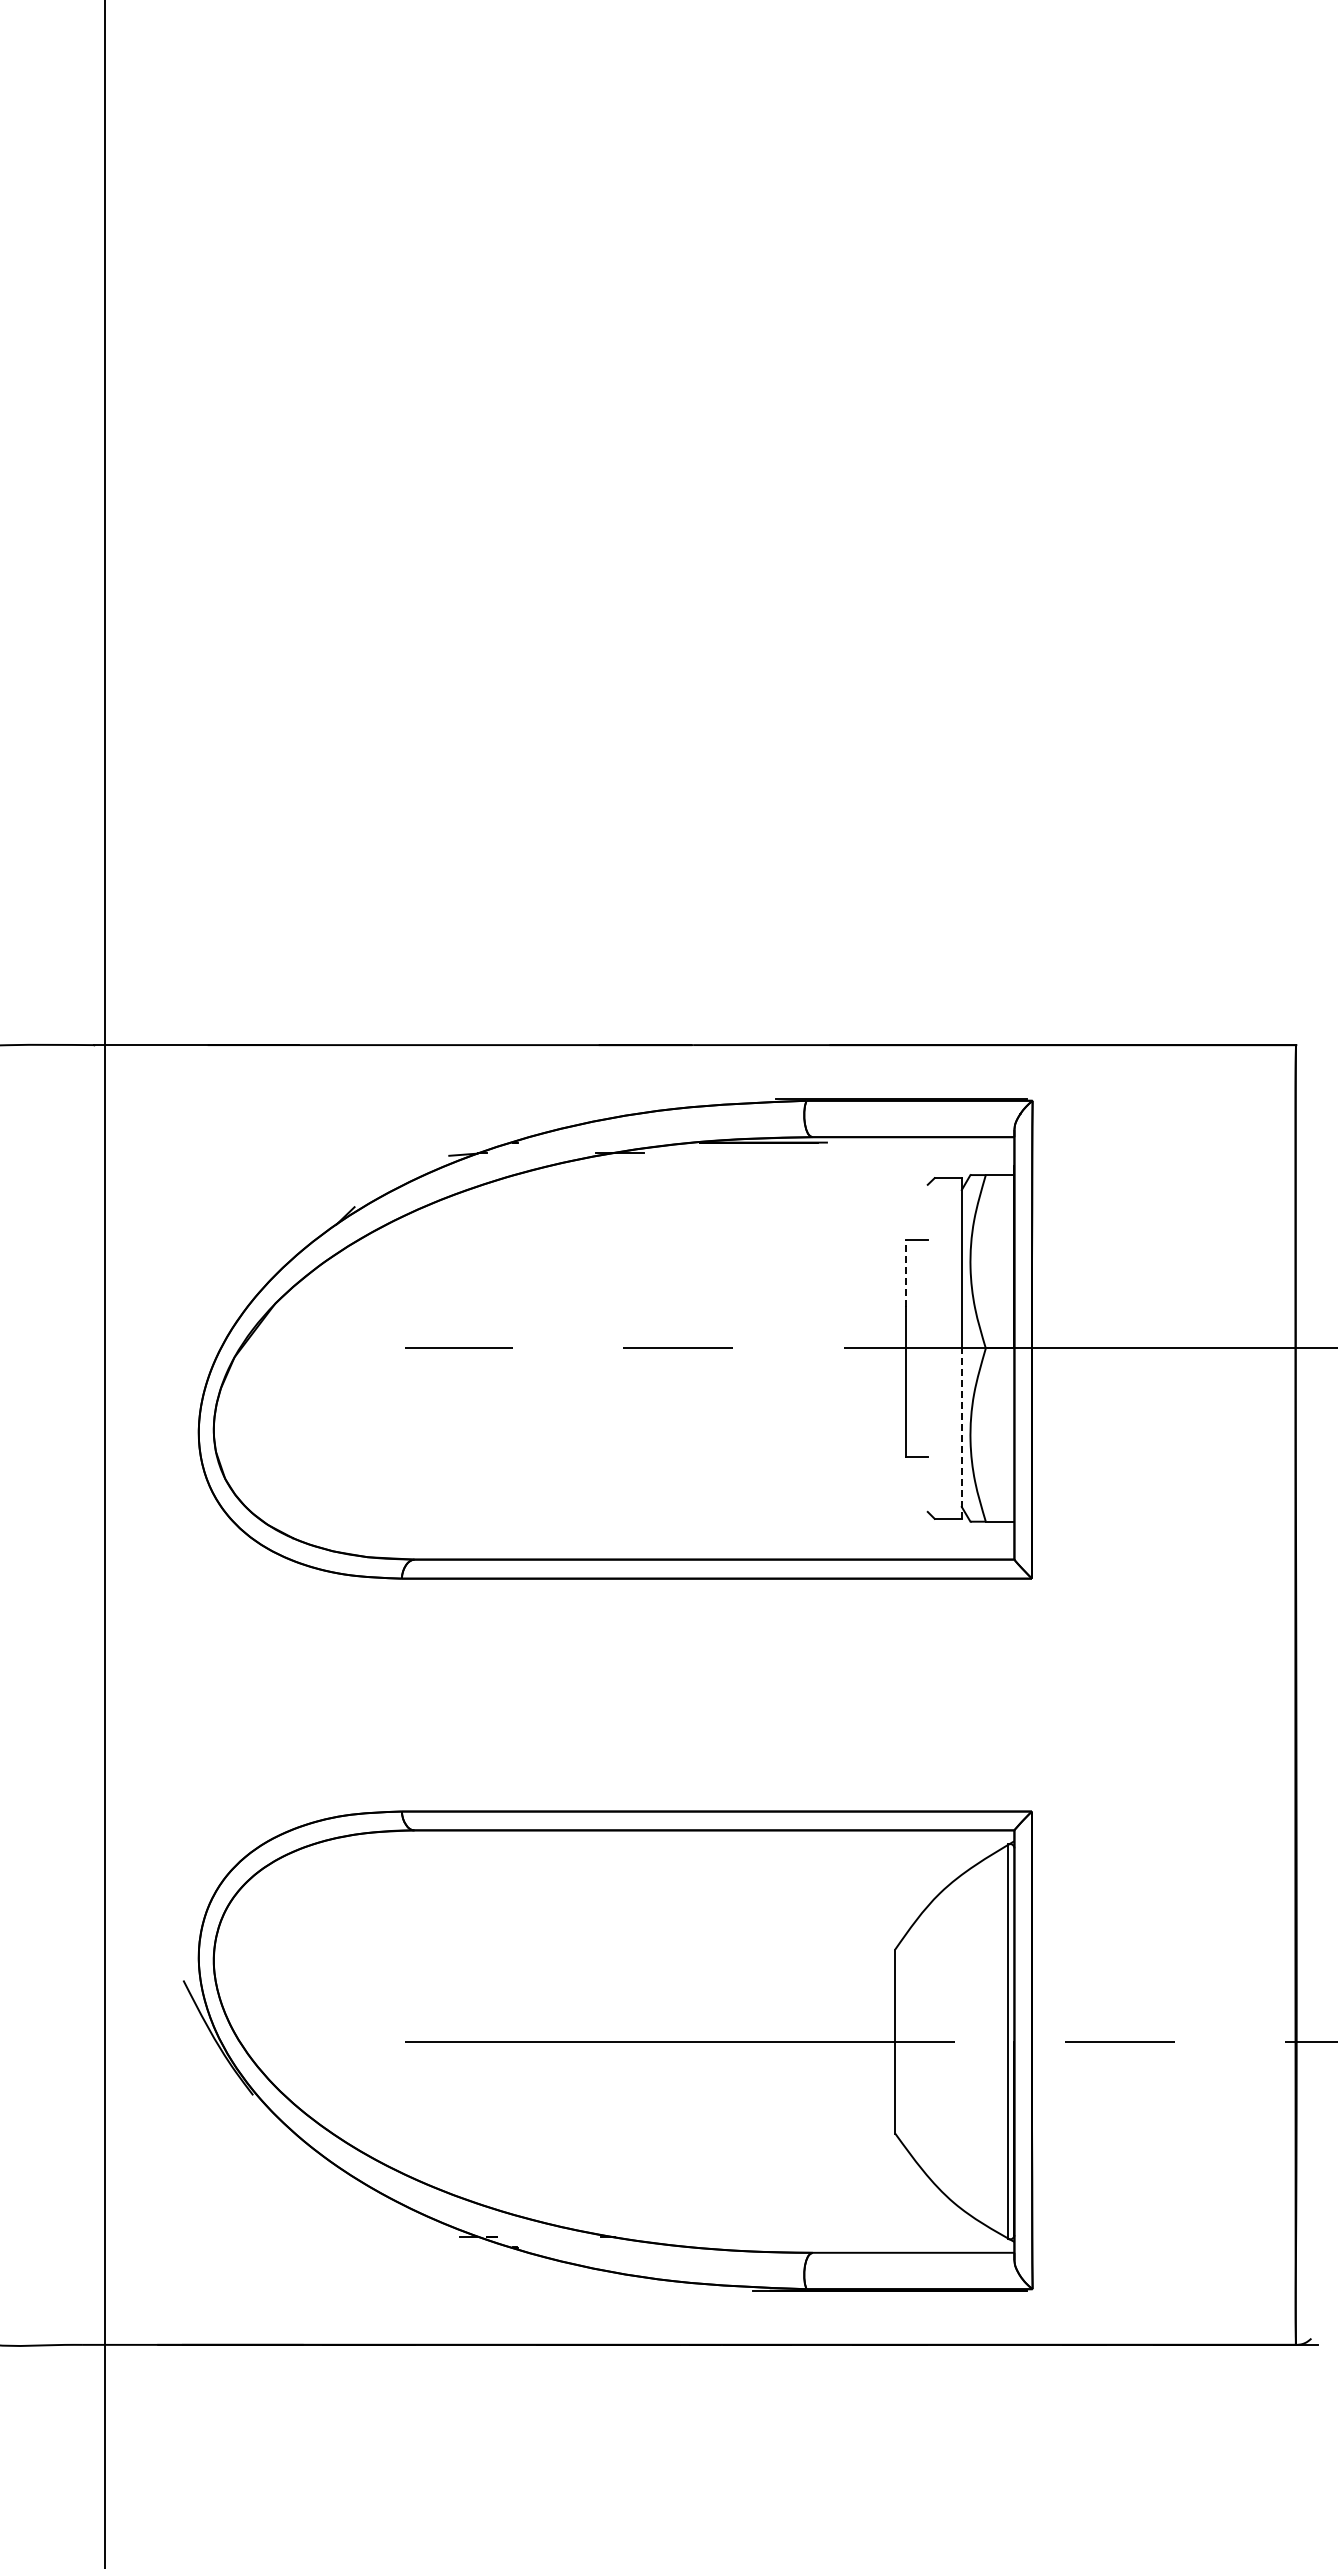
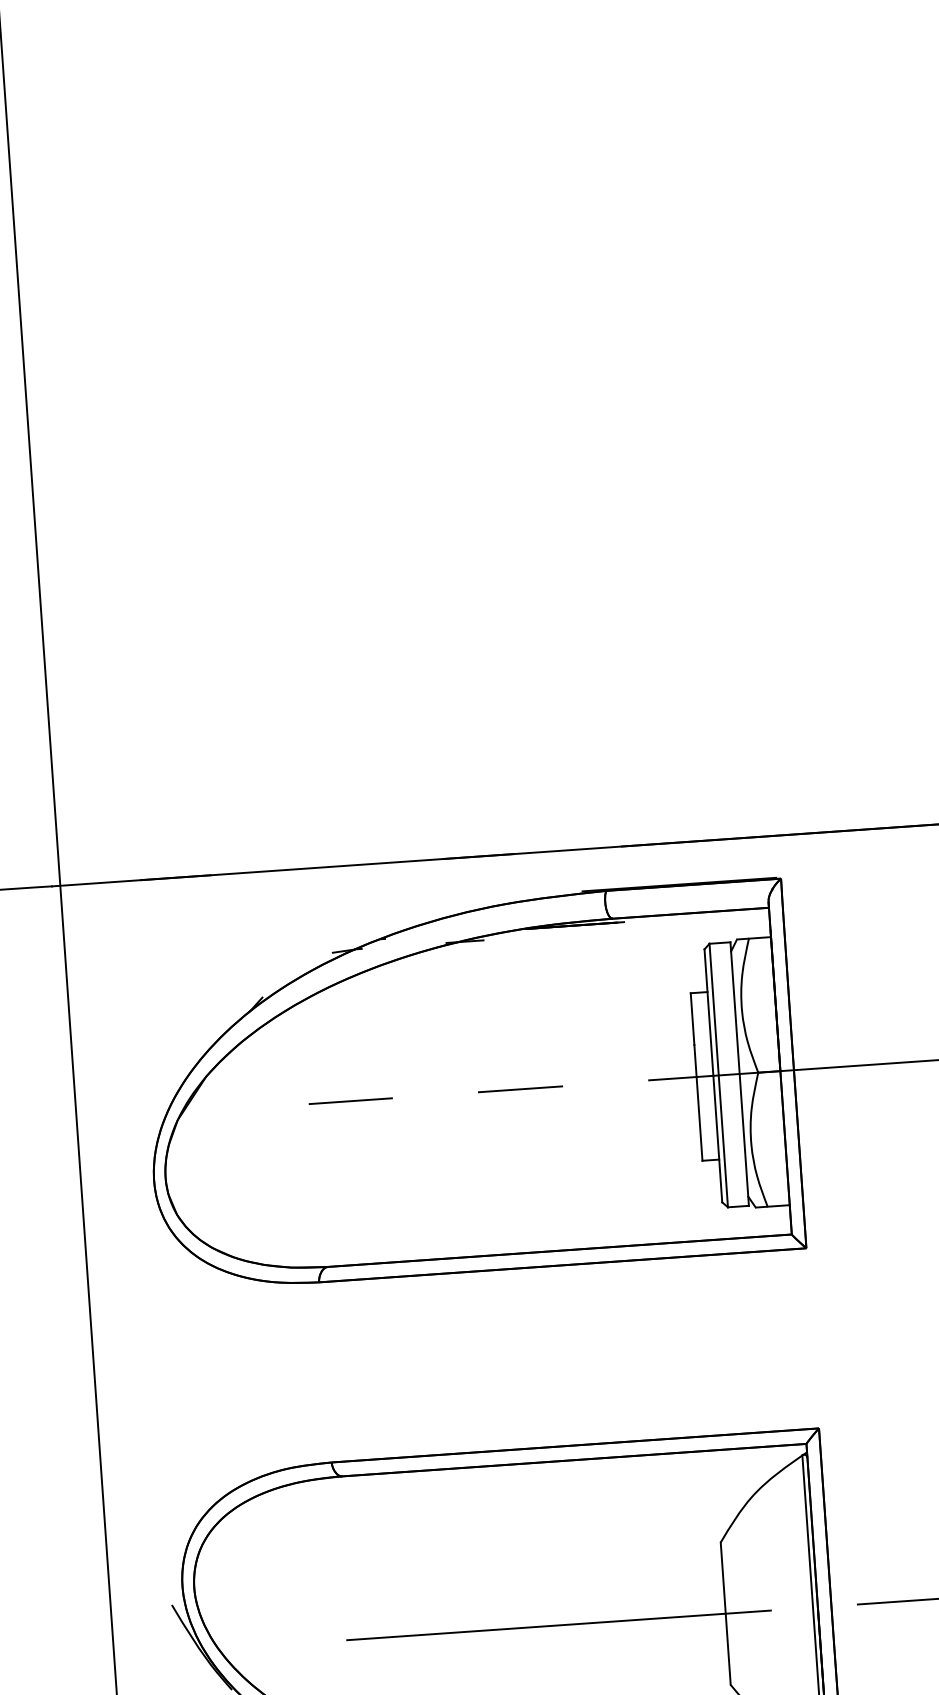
line: (906, 1273) -> (692, 1019), dashed -> solid
line: (927, 1347) -> (713, 1075), added
line: (934, 1348) -> (718, 1075), added
line: (961, 1433) -> (744, 1139), dashed -> solid

